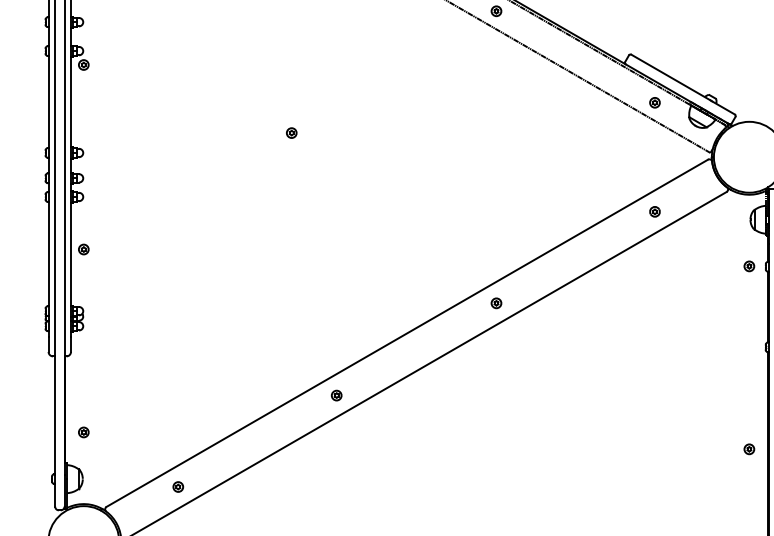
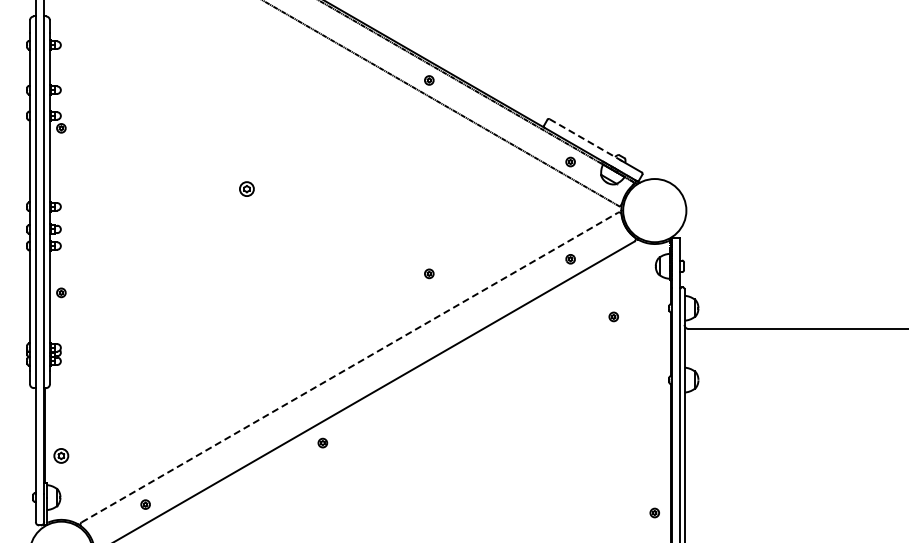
line: (670, 77) -> (584, 139), solid -> dashed
part: (291, 132) -> (246, 188), size x1.6
part: (749, 265) -> (613, 316), moved
part: (496, 302) -> (429, 273), moved
line: (406, 333) -> (349, 367), solid -> dashed
part: (336, 394) -> (322, 442), moved
part: (83, 431) -> (61, 455), size x1.6
part: (749, 448) -> (654, 512), moved

